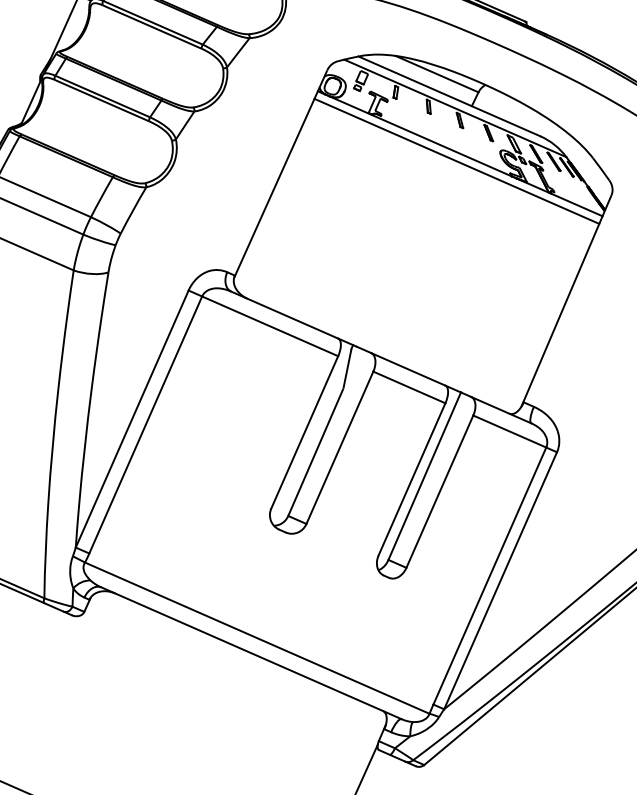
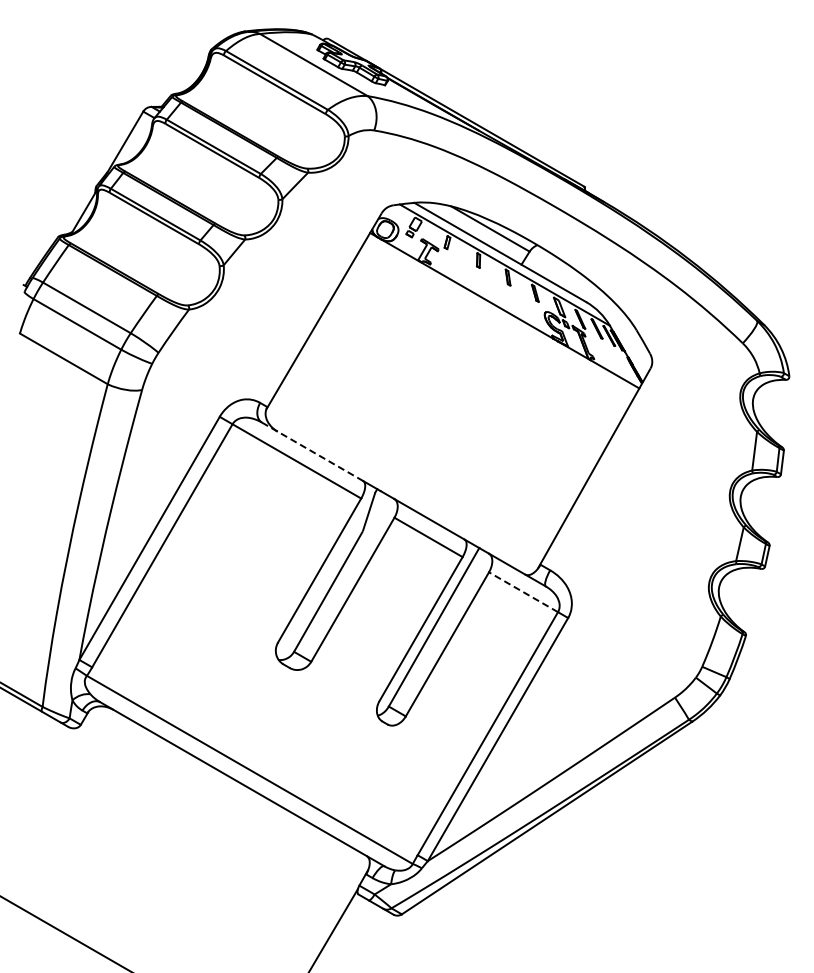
line: (456, 160) -> (500, 317), removed
line: (285, 315) -> (313, 452), solid -> dashed
line: (509, 431) -> (523, 592), solid -> dashed

